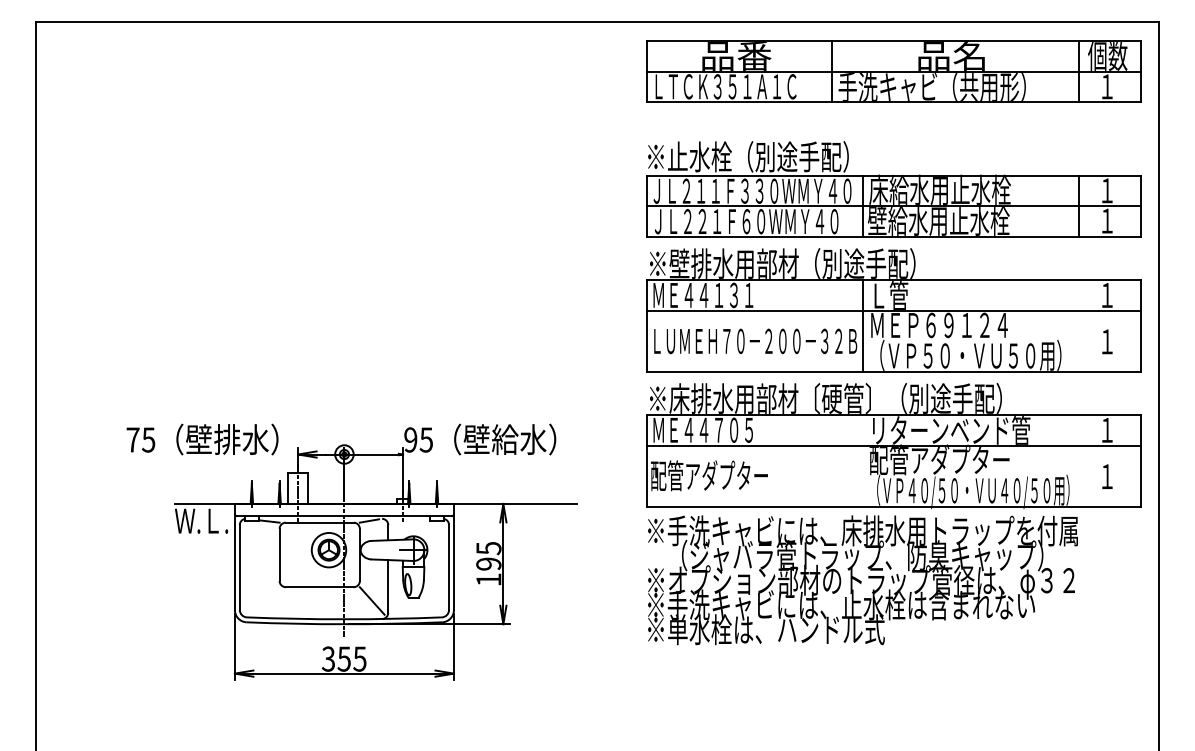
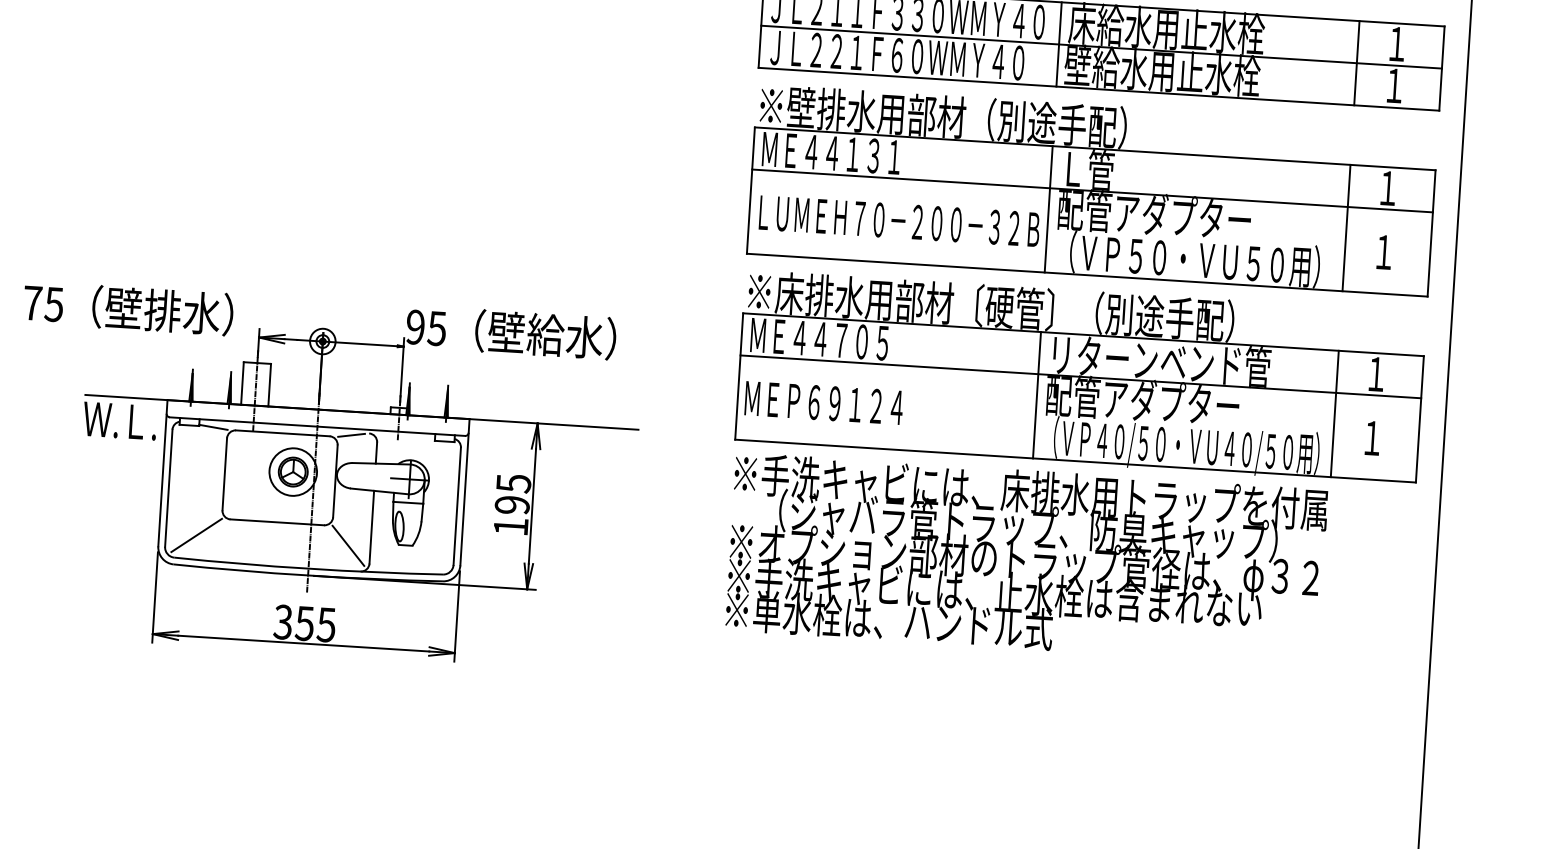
text: (939, 324) -> (1154, 213), ＭＥＰ６９１２４ -> 配管アダプター
line: (1078, 325) -> (1345, 227), added
line: (862, 460) -> (1036, 394), added
line: (1078, 460) -> (1334, 413), added
text: (709, 475) -> (824, 402), 配管アダプター -> ＭＥＰ６９１２４
line: (261, 600) -> (195, 535), added

